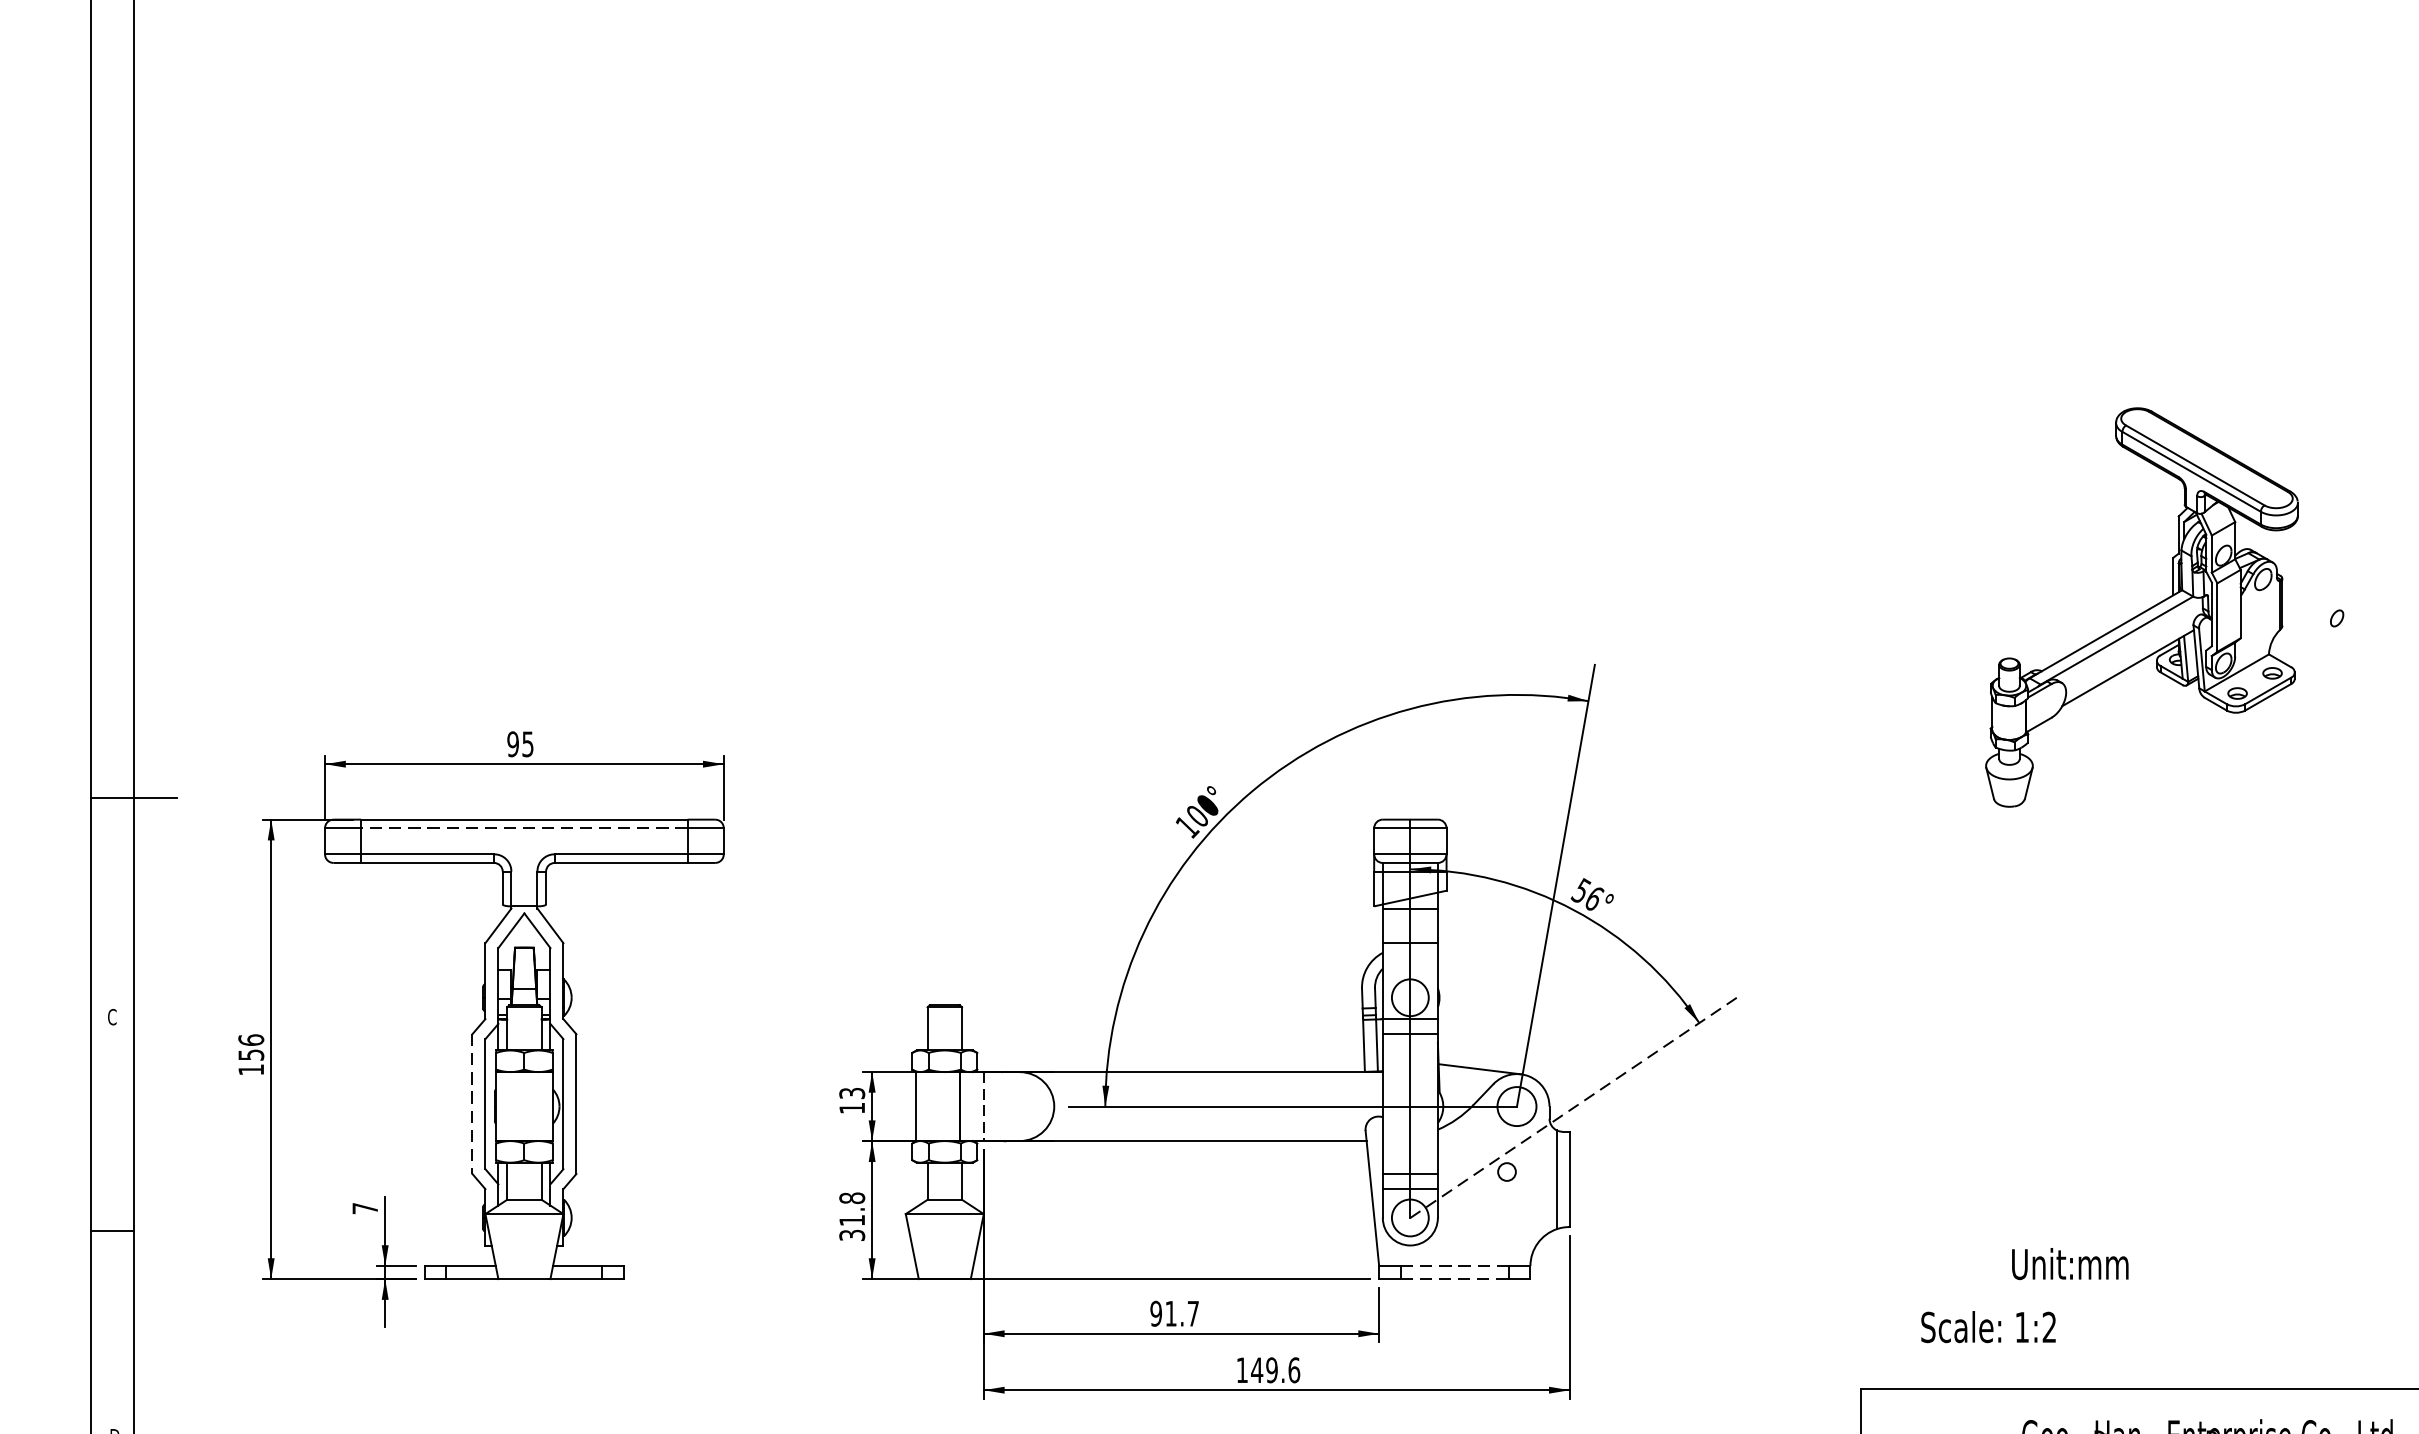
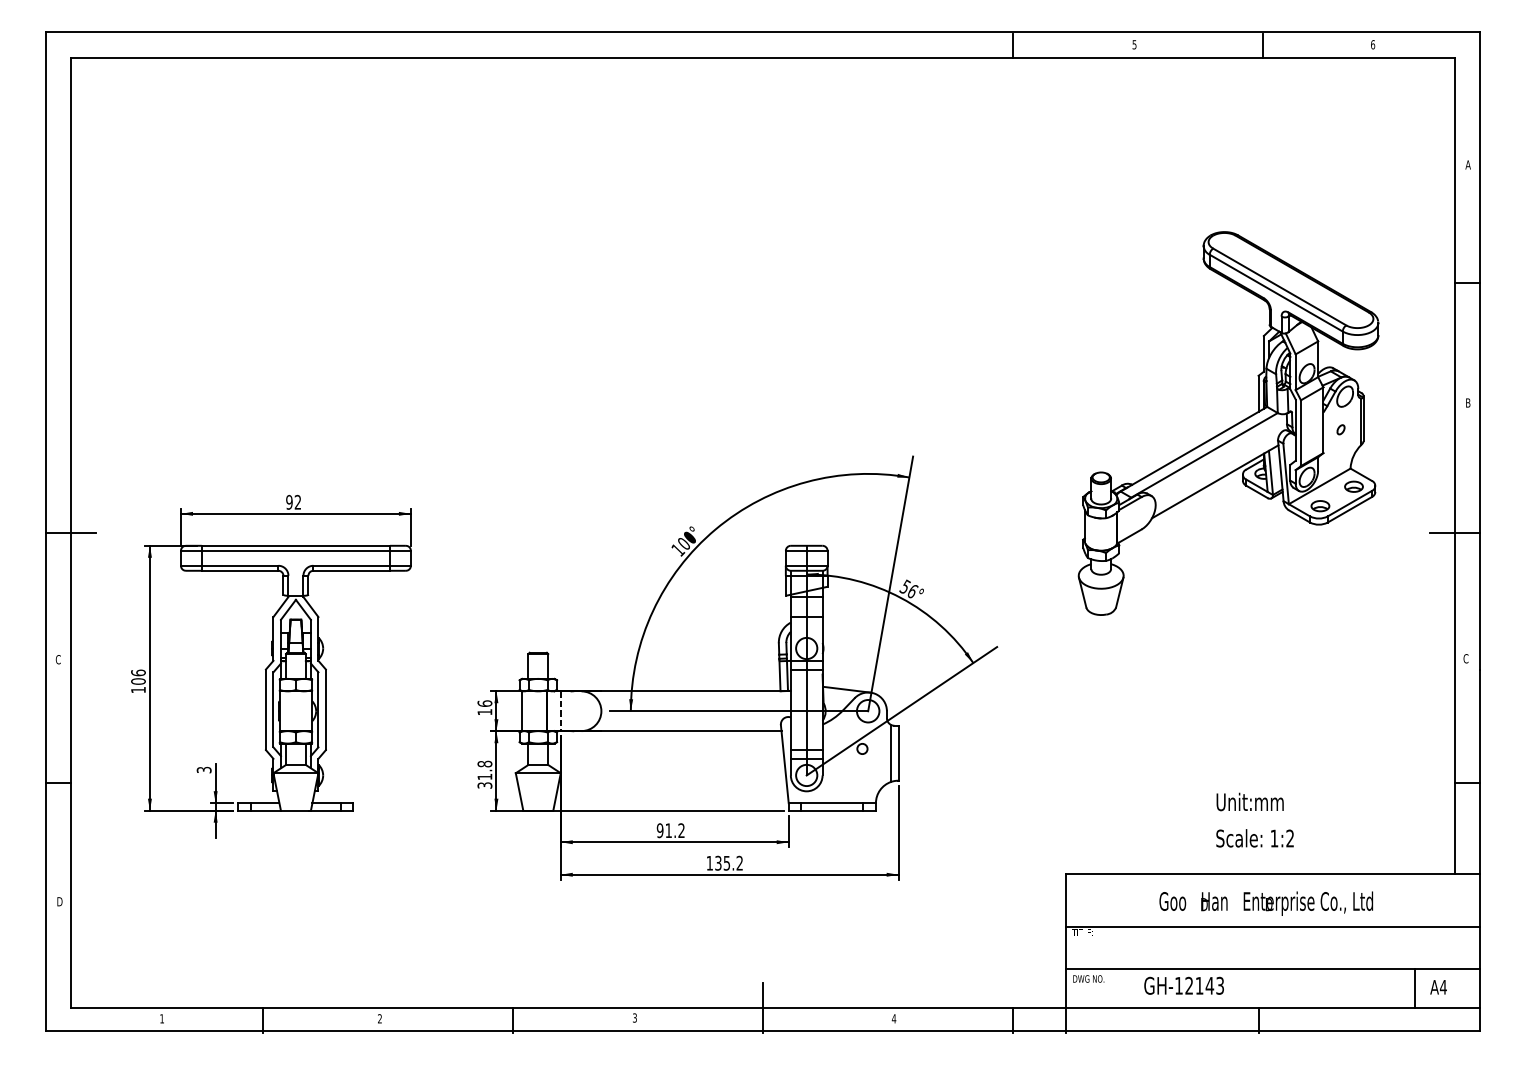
part: (2141, 607) -> (1228, 423), size x1.67
text: (527, 742) -> (297, 501), 95 -> 92
line: (523, 827) -> (295, 550), dashed -> solid
text: (251, 1054) -> (138, 681), 156 -> 106
text: (851, 1093) -> (484, 703), 13 -> 16
line: (471, 1105) -> (265, 710), dashed -> solid
line: (1574, 1107) -> (901, 711), dashed -> solid
text: (364, 1207) -> (203, 769), 7 -> 3
text: (2069, 1263) -> (1249, 801), moved
line: (1453, 1266) -> (831, 803), dashed -> solid
line: (1455, 1278) -> (832, 810), dashed -> solid
text: (1193, 1313) -> (681, 830), 91.7 -> 91.2
text: (1987, 1327) -> (1254, 838), moved
text: (1274, 1368) -> (728, 862), 149.6 -> 135.2

